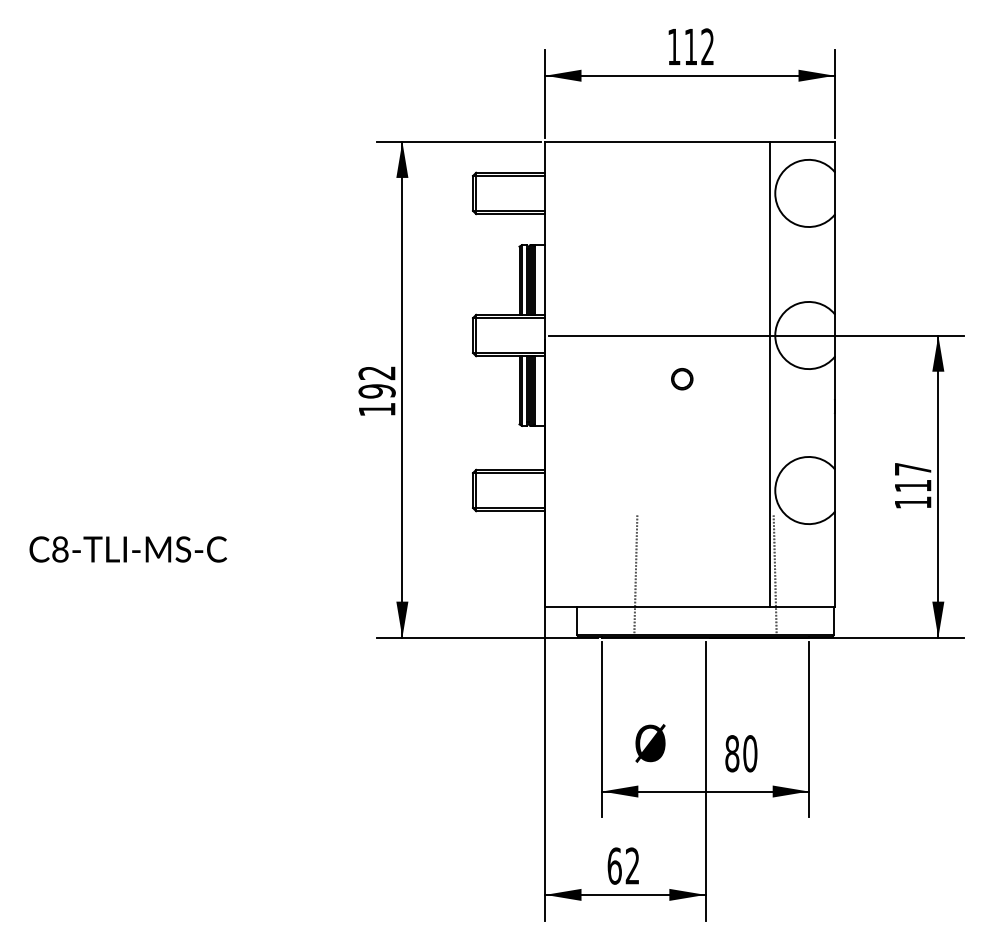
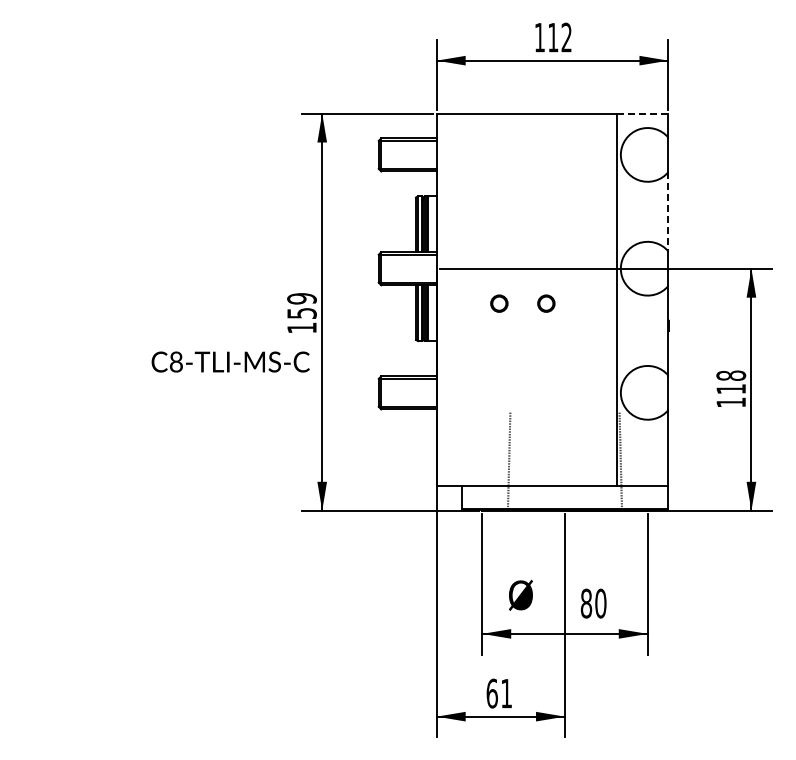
line: (802, 141) -> (642, 113), solid -> dashed
line: (834, 264) -> (668, 211), solid -> dashed
circle: (623, 378) -> (499, 303), added
text: (376, 382) -> (301, 306), 192 -> 159
text: (913, 468) -> (731, 375), 117 -> 118
text: (128, 548) -> (230, 361), moved
text: (632, 865) -> (506, 693), 62 -> 61

